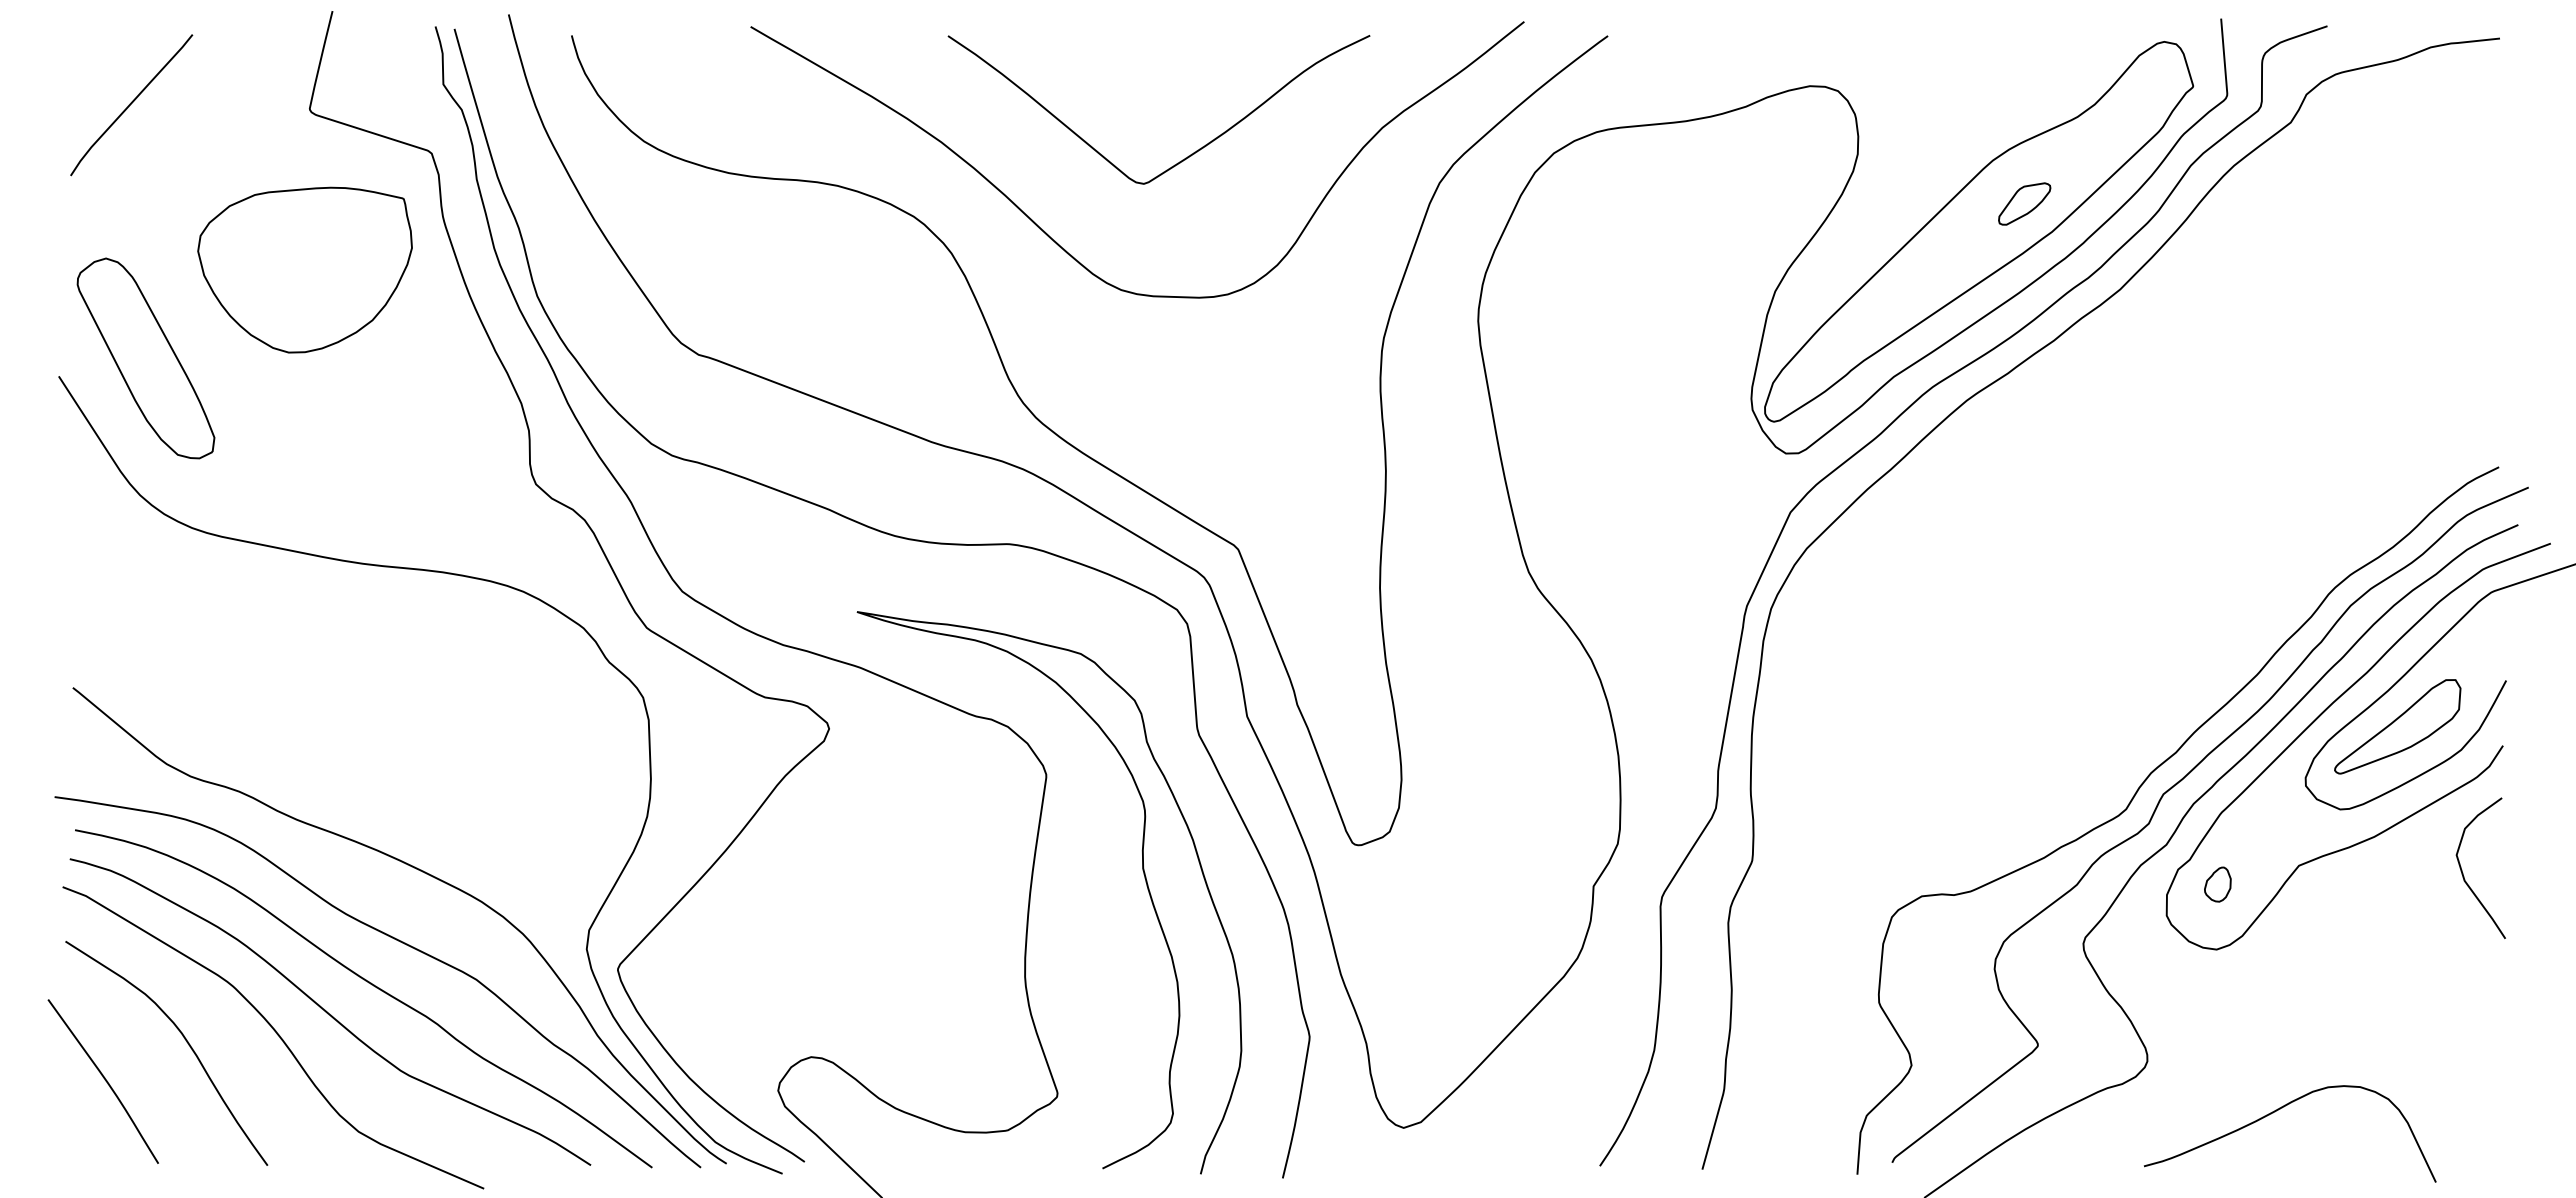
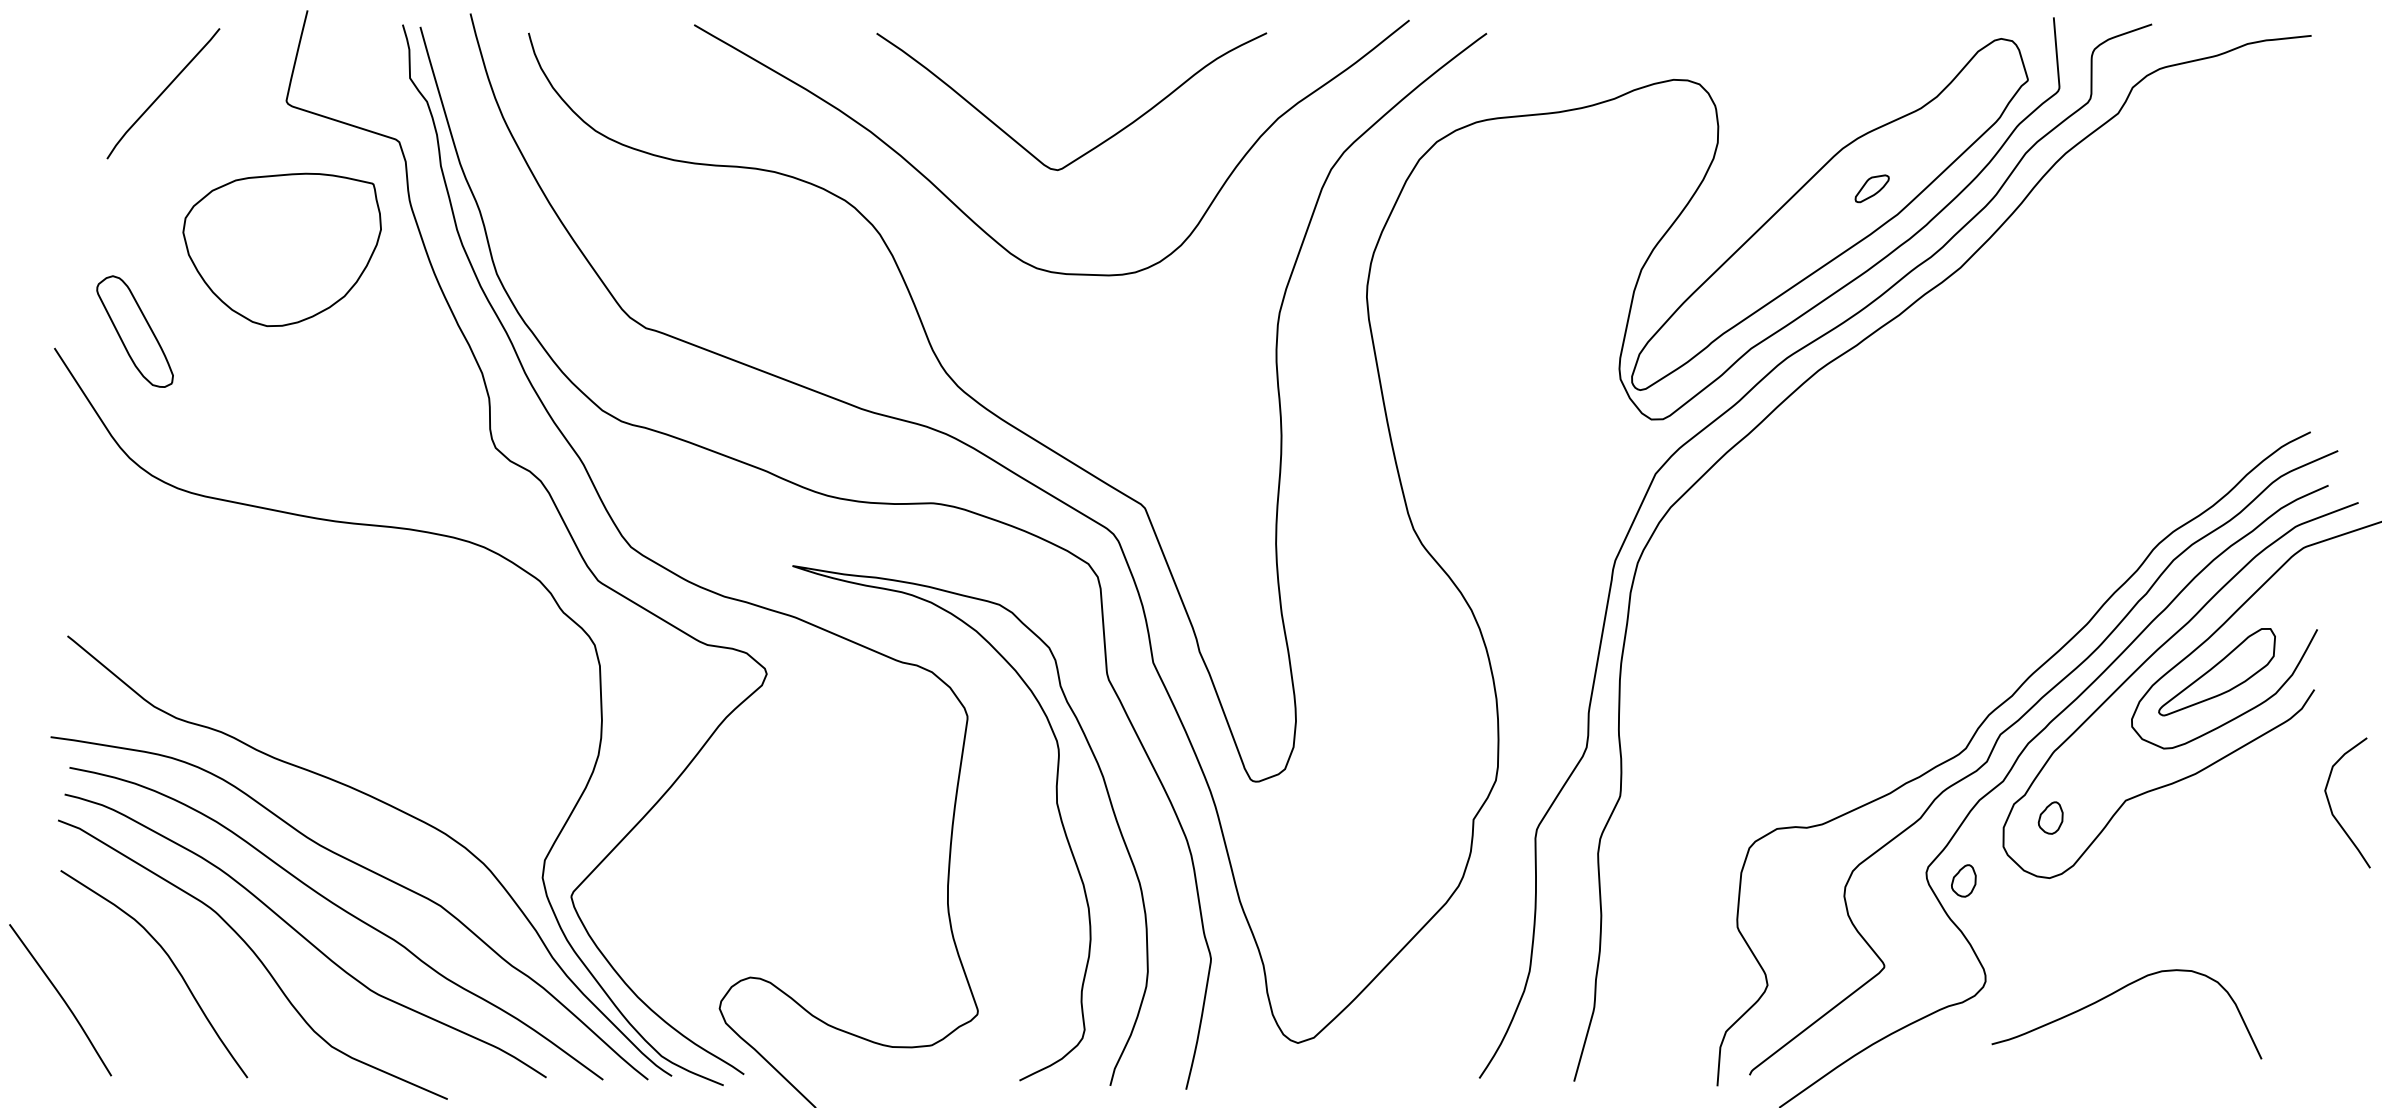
curve: (131, 104) -> (163, 93), moved
part: (2024, 203) -> (1871, 188), size x0.7
part: (145, 358) -> (134, 331), size x0.6
curve: (2463, 873) -> (2331, 807), moved
part: (2123, 952) -> (1963, 880), added
curve: (104, 1079) -> (61, 998), moved
curve: (2275, 1112) -> (2113, 994), moved

